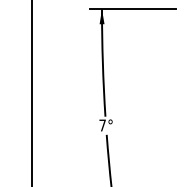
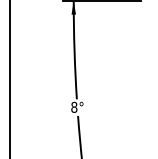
text: (102, 125) -> (74, 107), 7° -> 8°

